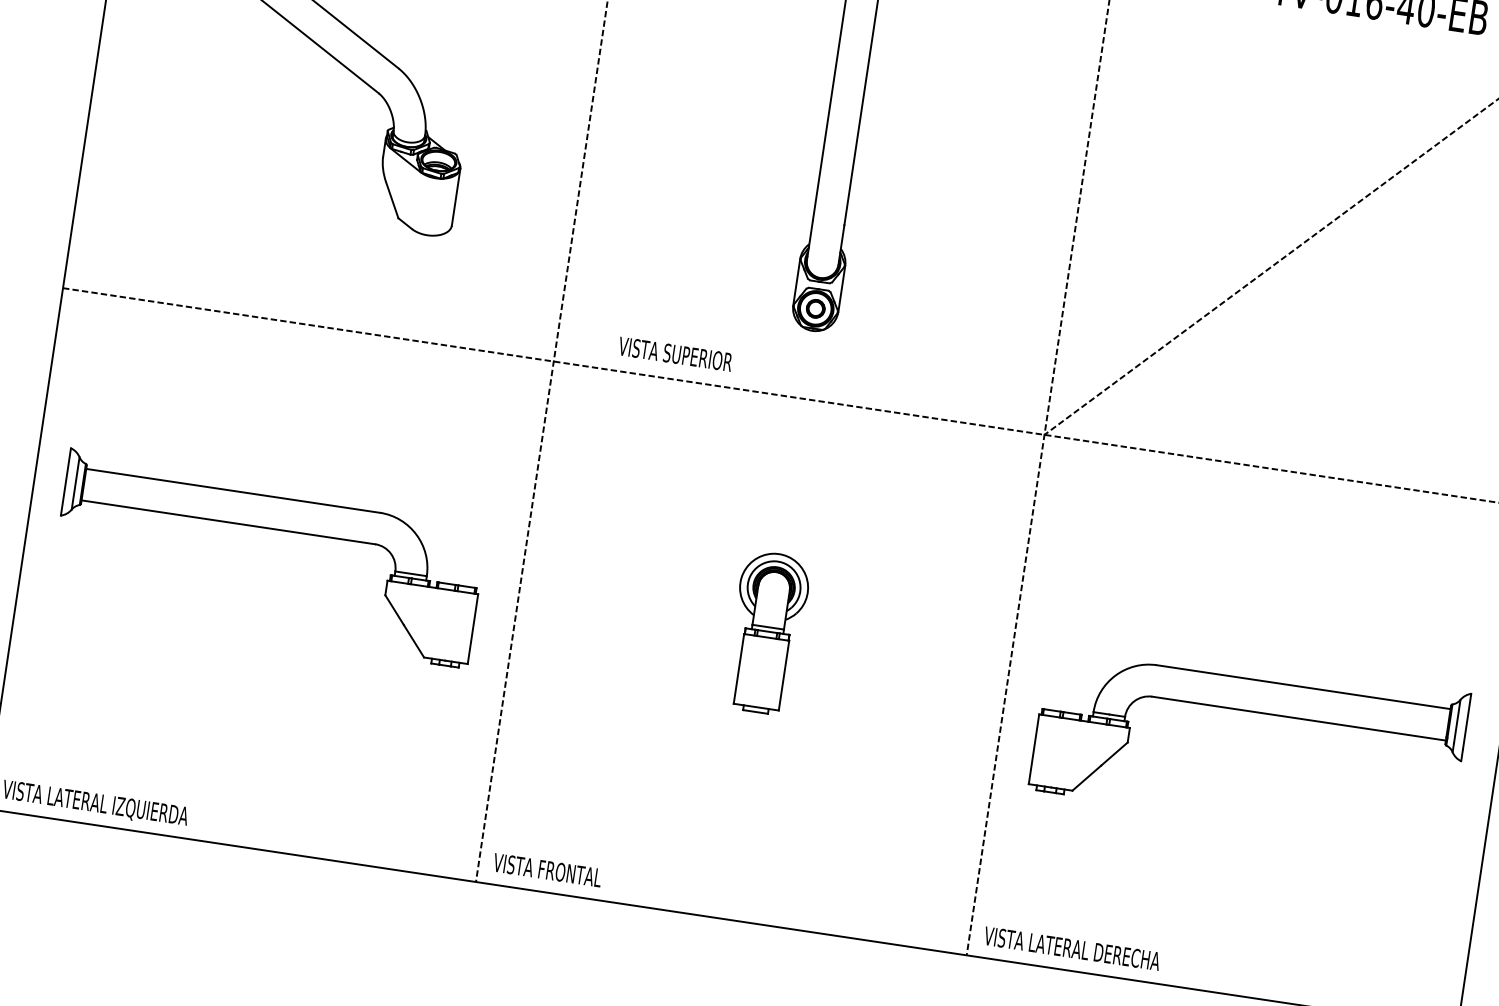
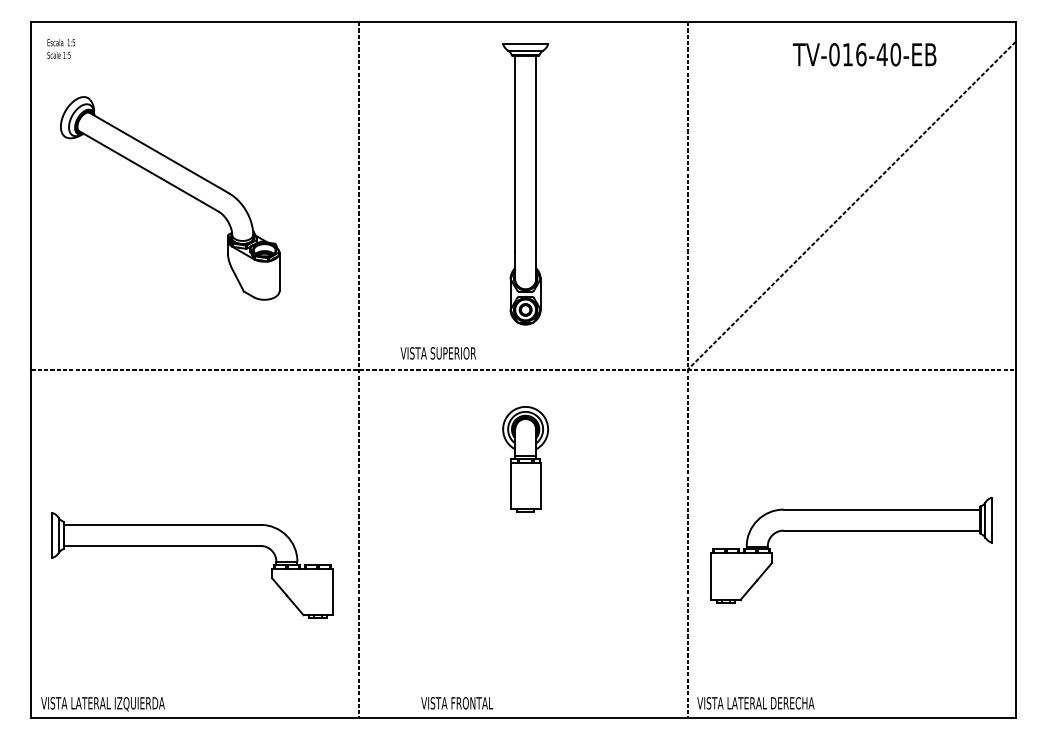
part: (273, 529) -> (192, 546), moved
part: (767, 632) -> (525, 459), moved
text: (548, 870) -> (457, 703), moved

